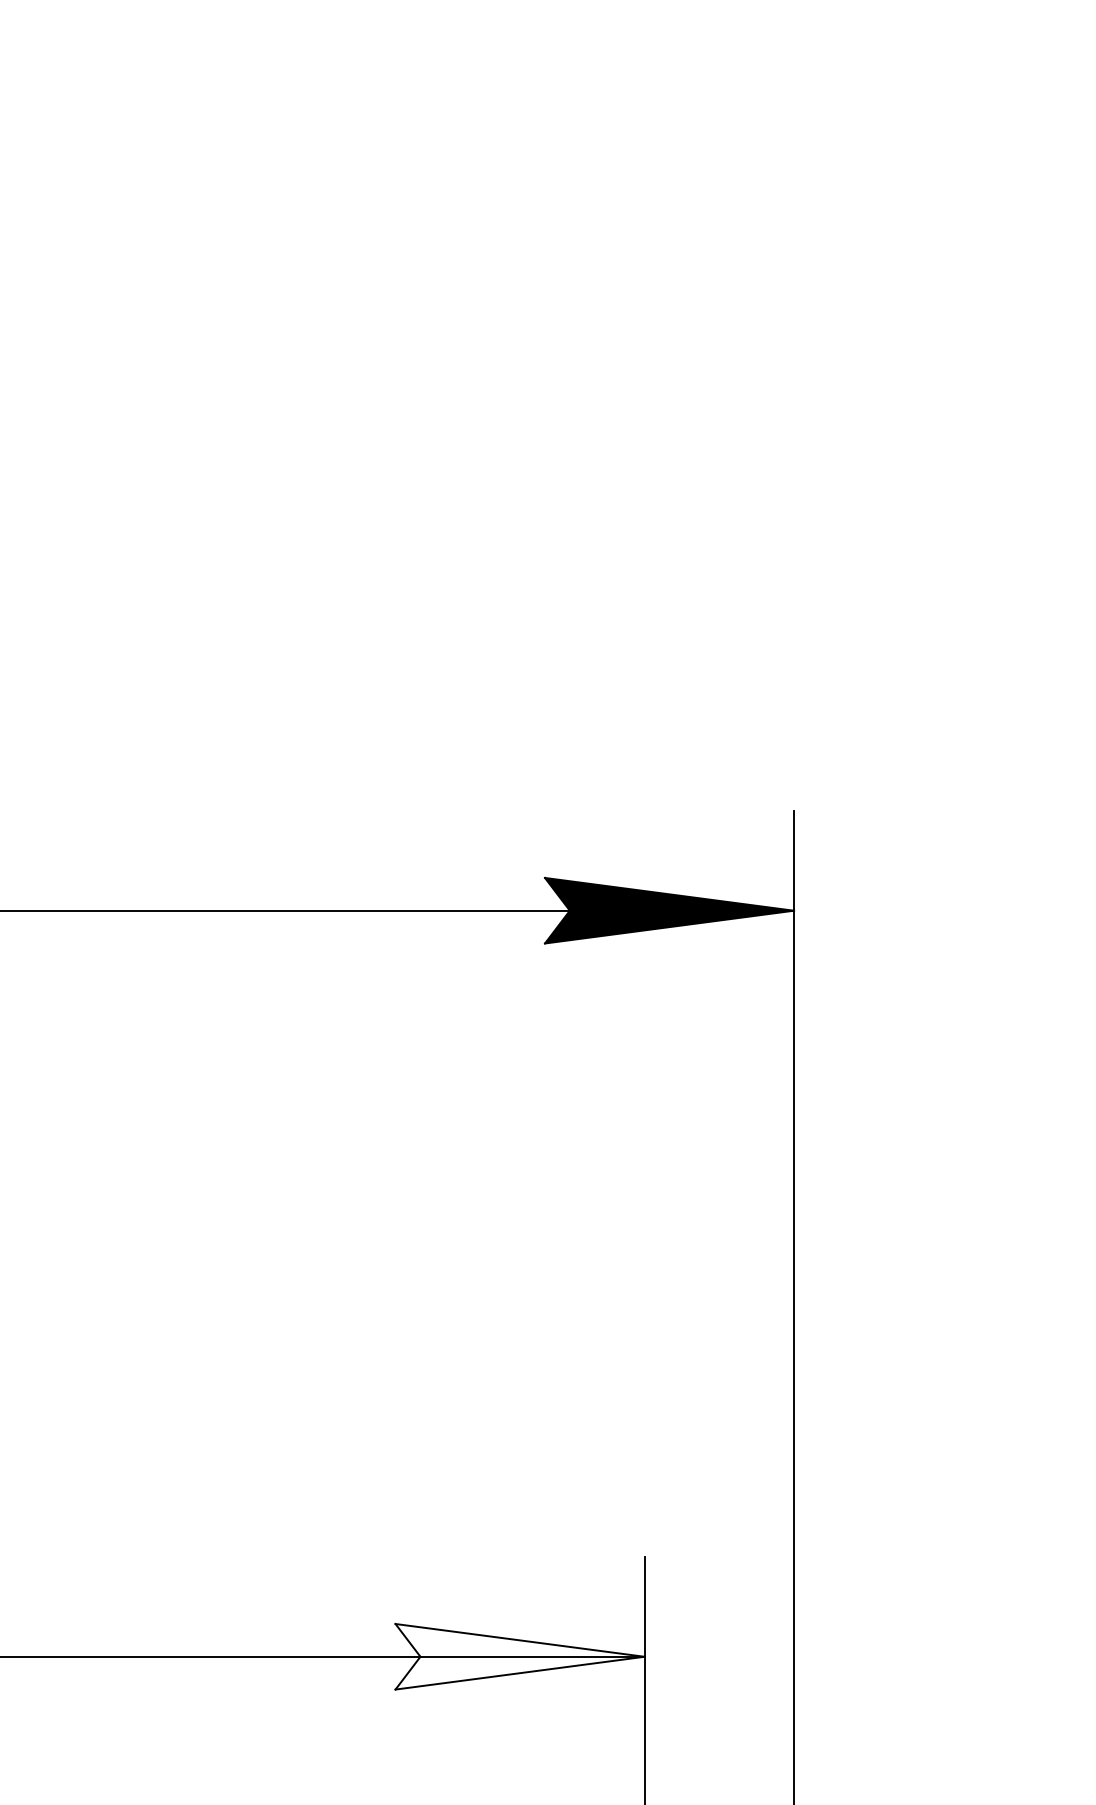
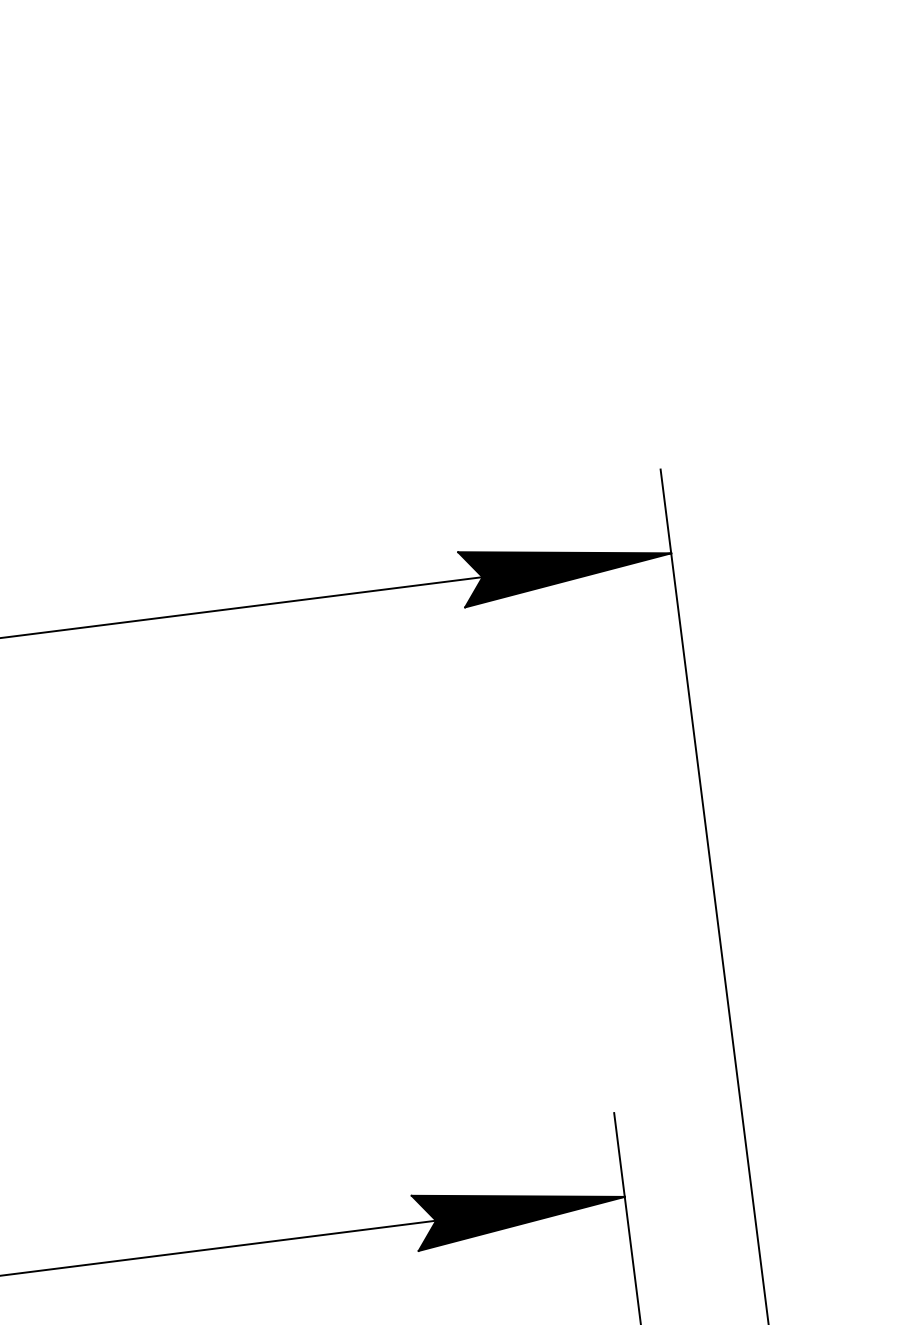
fill: (519, 1656) -> (519, 1209), added

